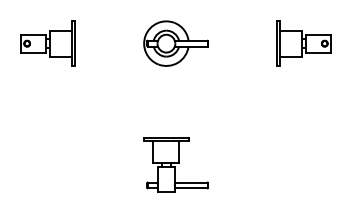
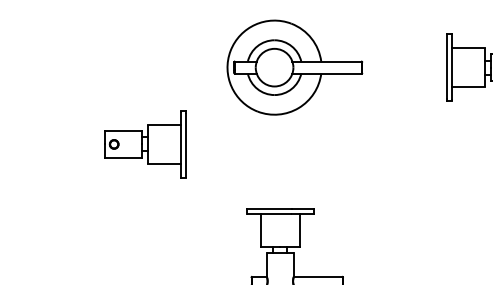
part: (47, 43) -> (144, 144), moved
part: (175, 43) -> (294, 67), size x1.4

